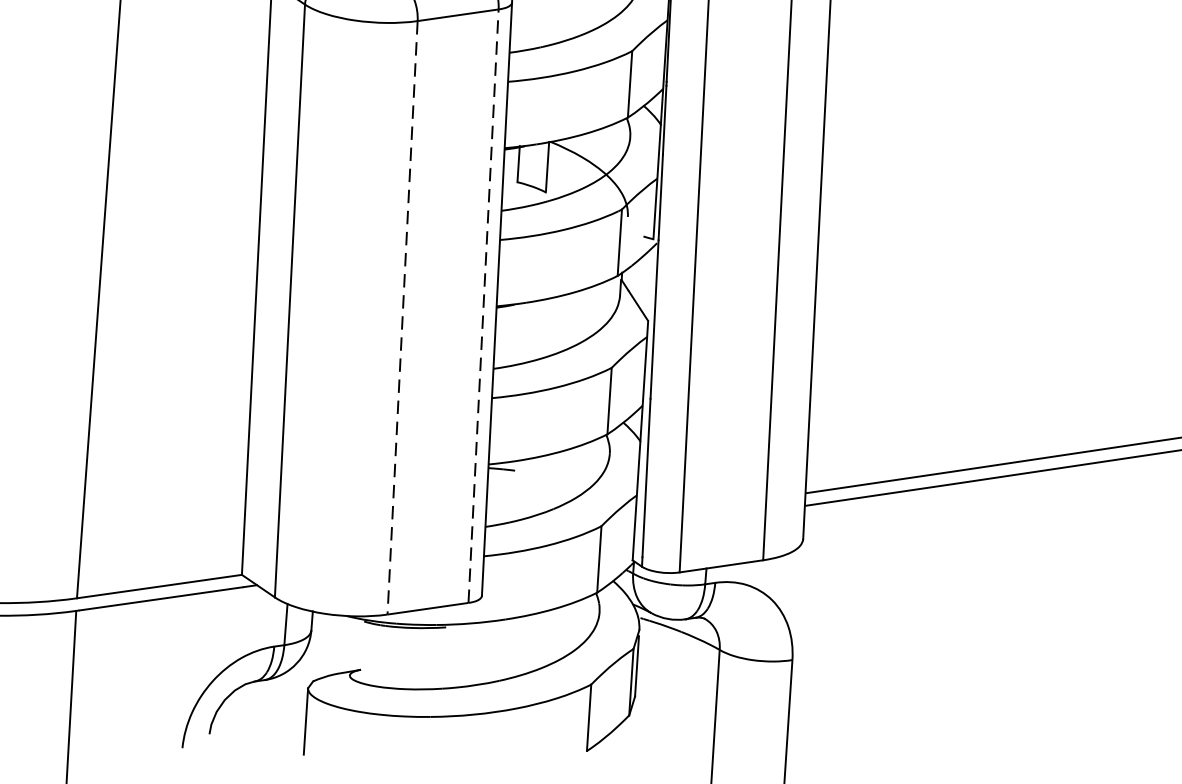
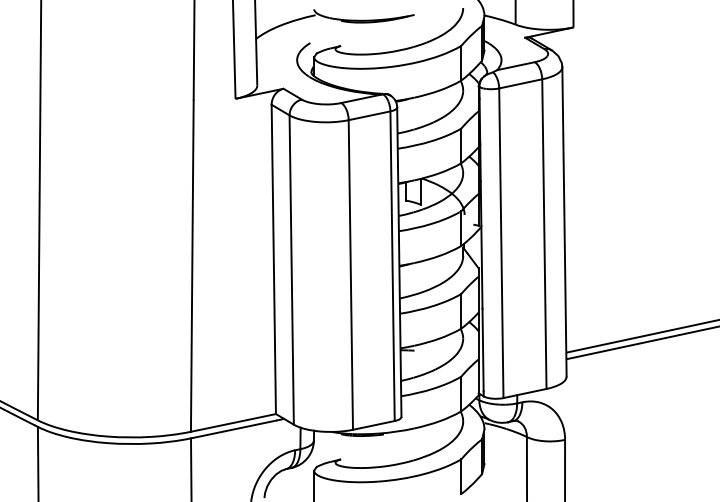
line: (483, 306) -> (392, 266), dashed -> solid
line: (401, 316) -> (350, 274), dashed -> solid

